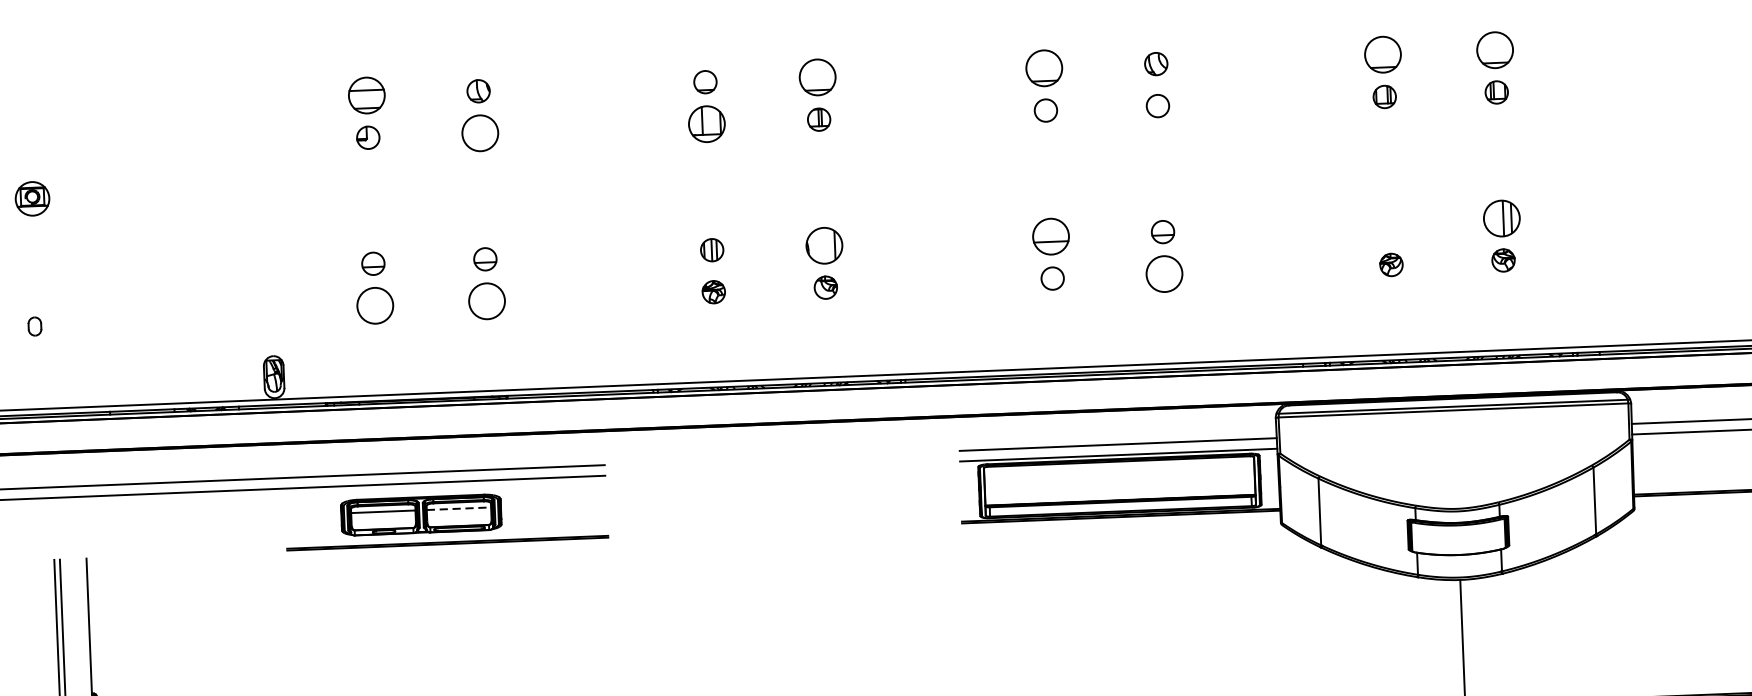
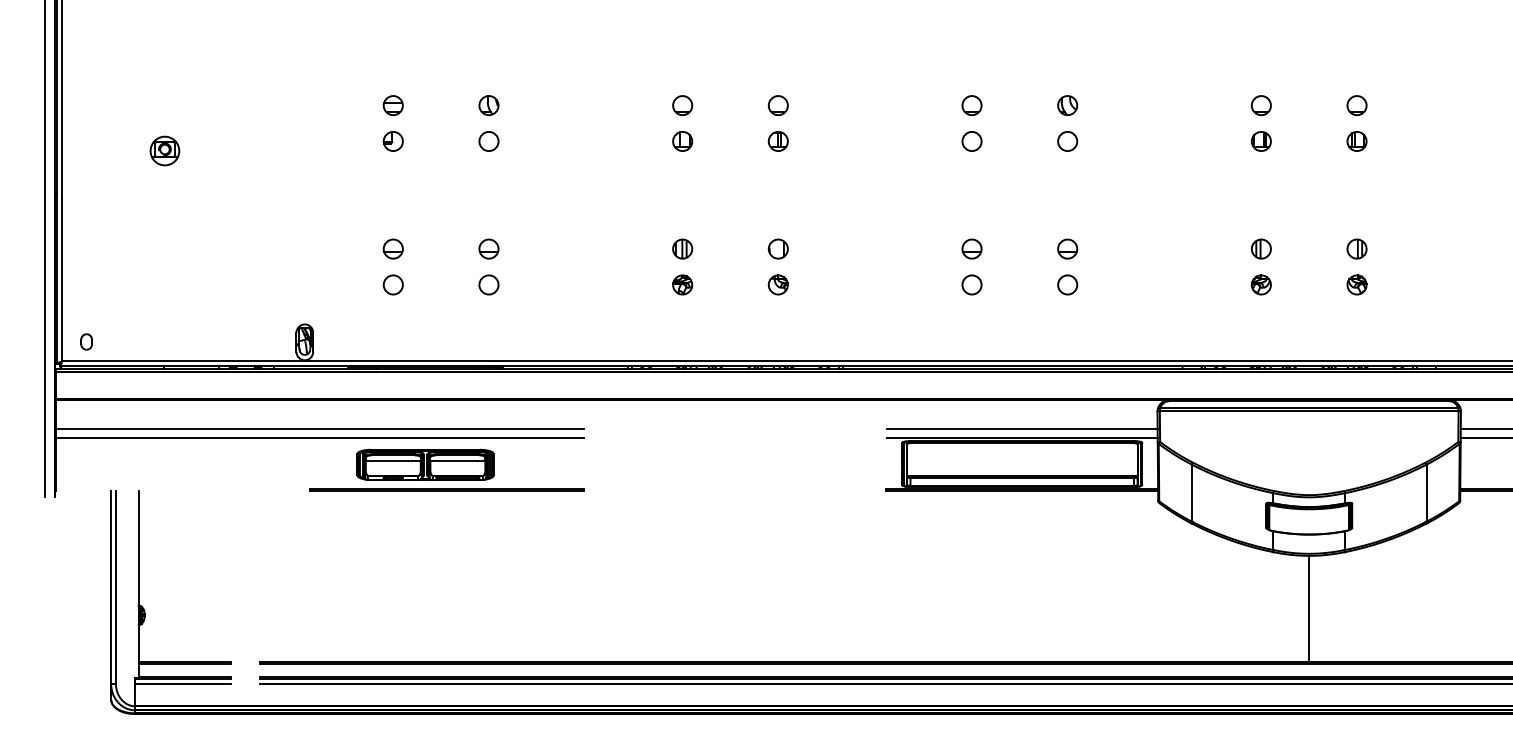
part: (1494, 50) -> (1356, 105), size x0.62
part: (1383, 54) -> (1261, 105), size x0.62
part: (1043, 68) -> (971, 105), size x0.62
part: (816, 77) -> (777, 105), size x0.62
part: (365, 95) -> (392, 105), size x0.62
part: (706, 124) -> (682, 141), size x0.62
part: (479, 133) -> (488, 141), size x0.62
part: (31, 198) -> (164, 150), moved
part: (1501, 217) -> (1356, 248), size x0.62
part: (1389, 222) -> (1261, 248), added
part: (1050, 235) -> (971, 248), size x0.62
part: (823, 245) -> (777, 248), size x0.62
part: (1164, 273) -> (1067, 284), size x0.62
part: (486, 300) -> (488, 284), size x0.62
part: (374, 305) -> (392, 284), size x0.62
part: (34, 325) -> (86, 341), moved
line: (459, 508) -> (458, 460), dashed -> solid

